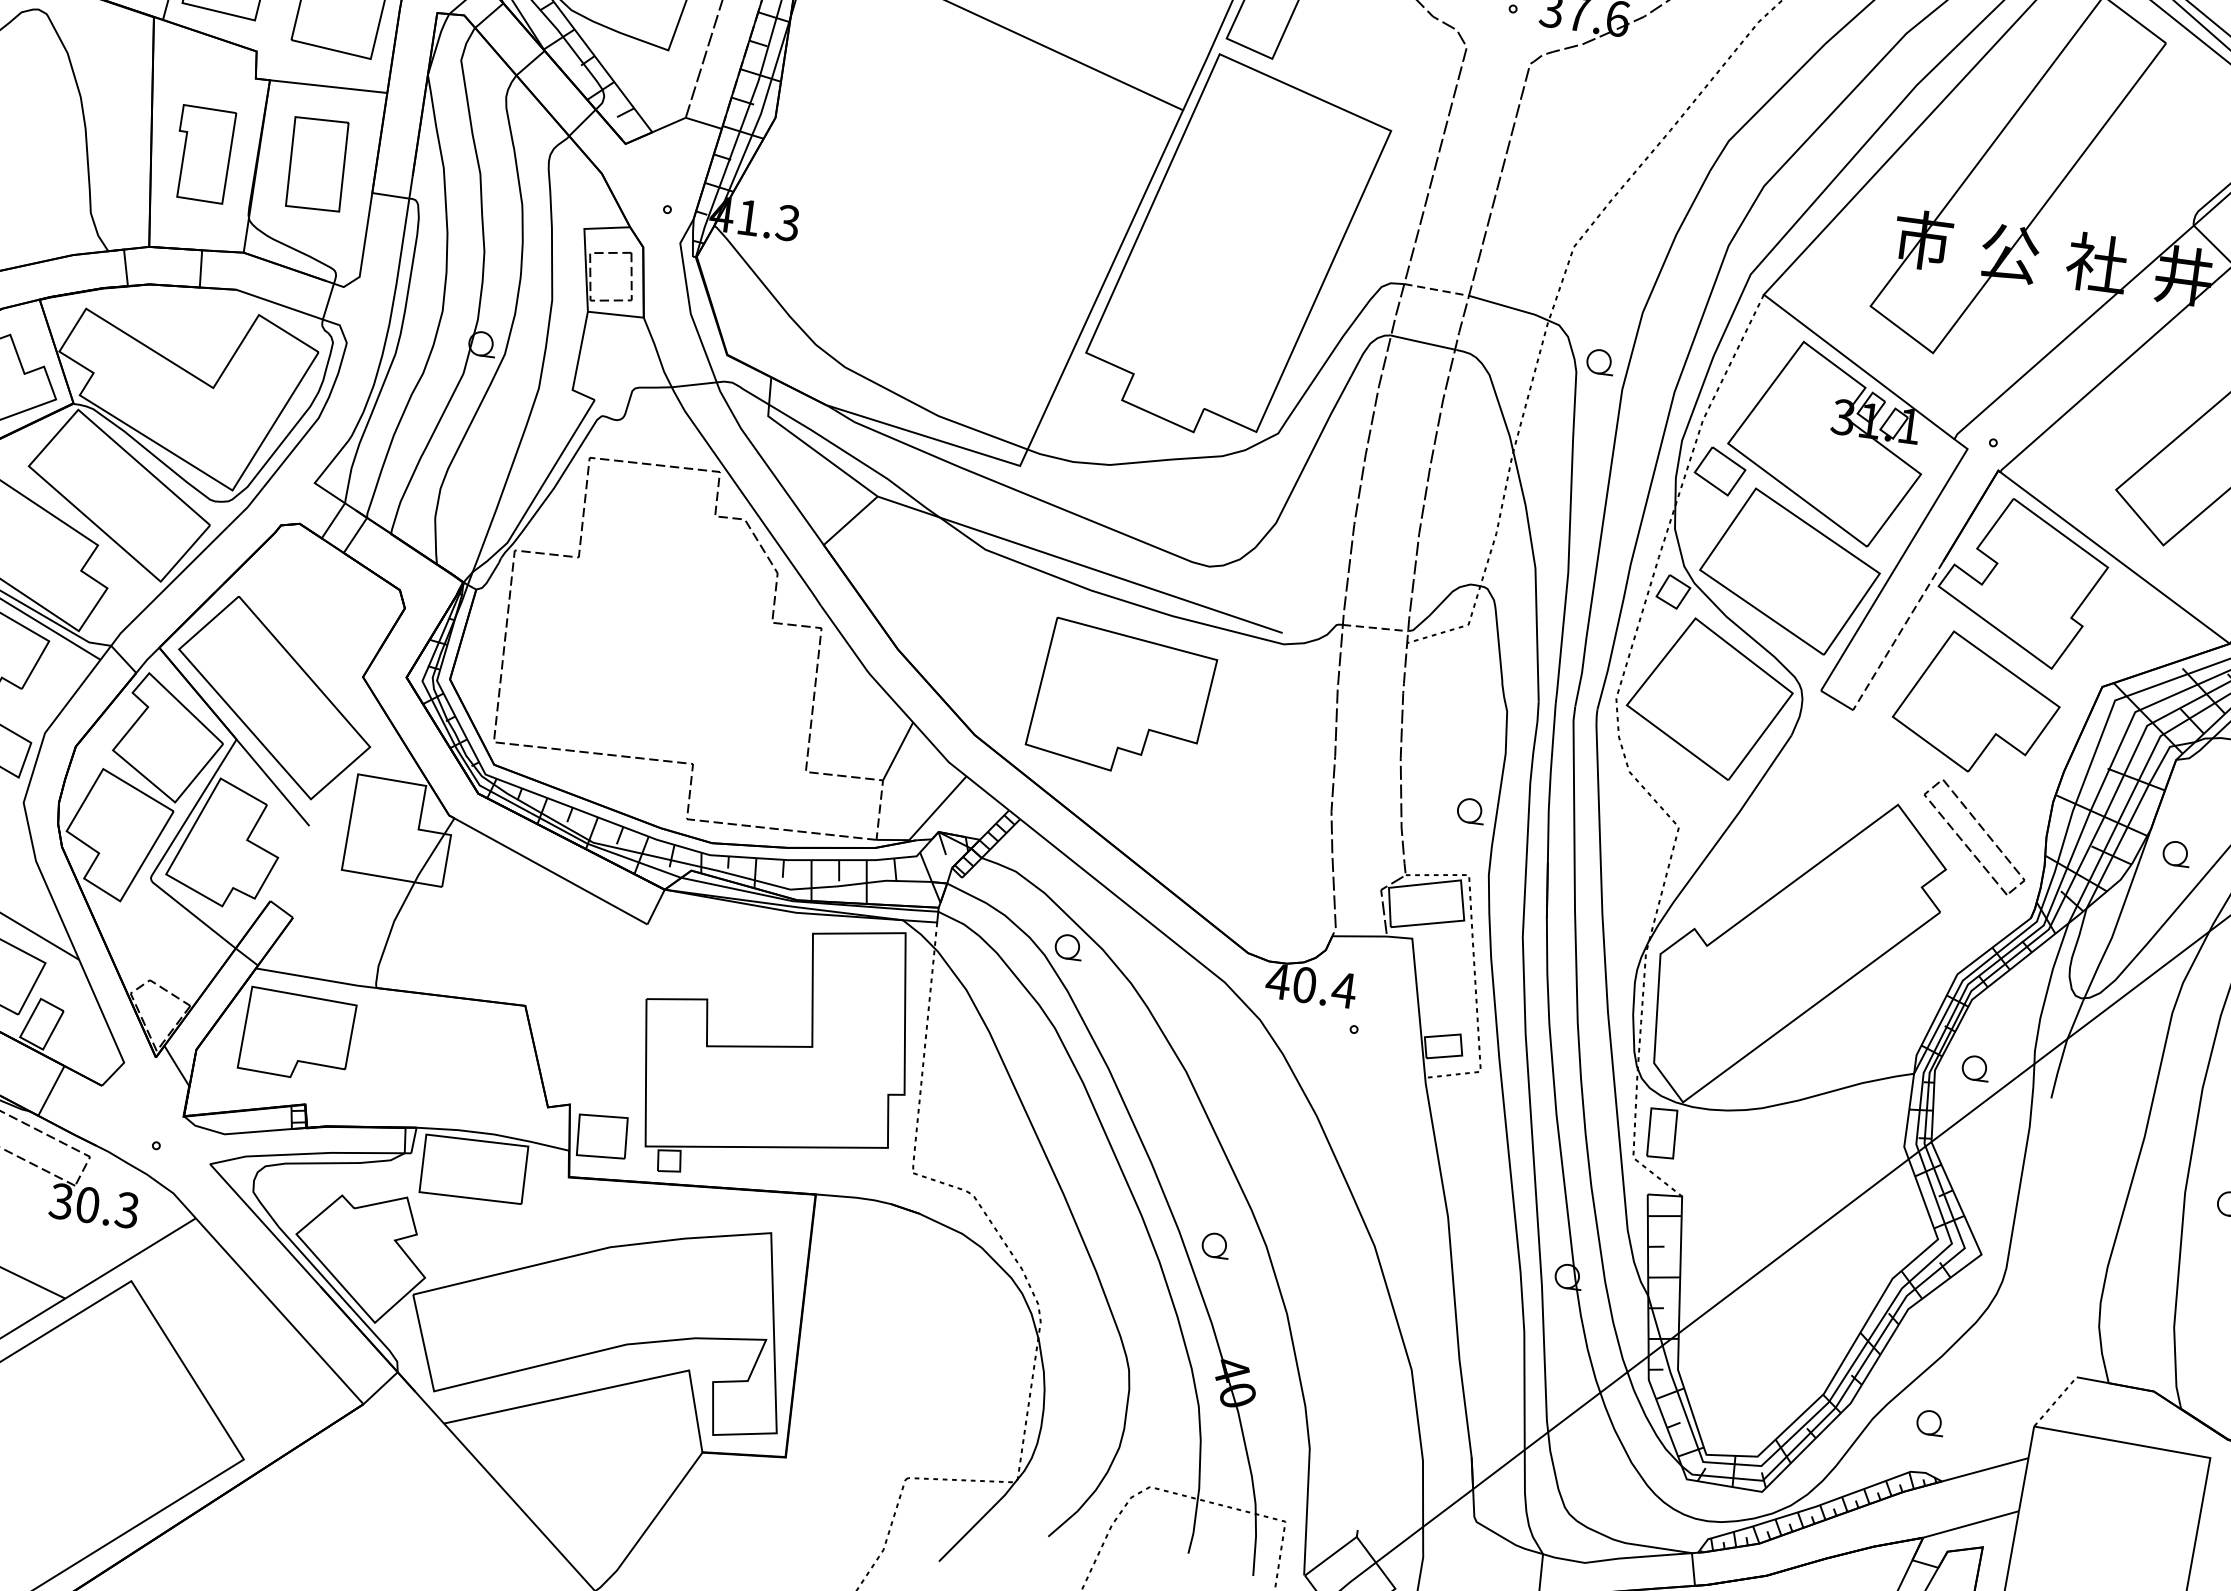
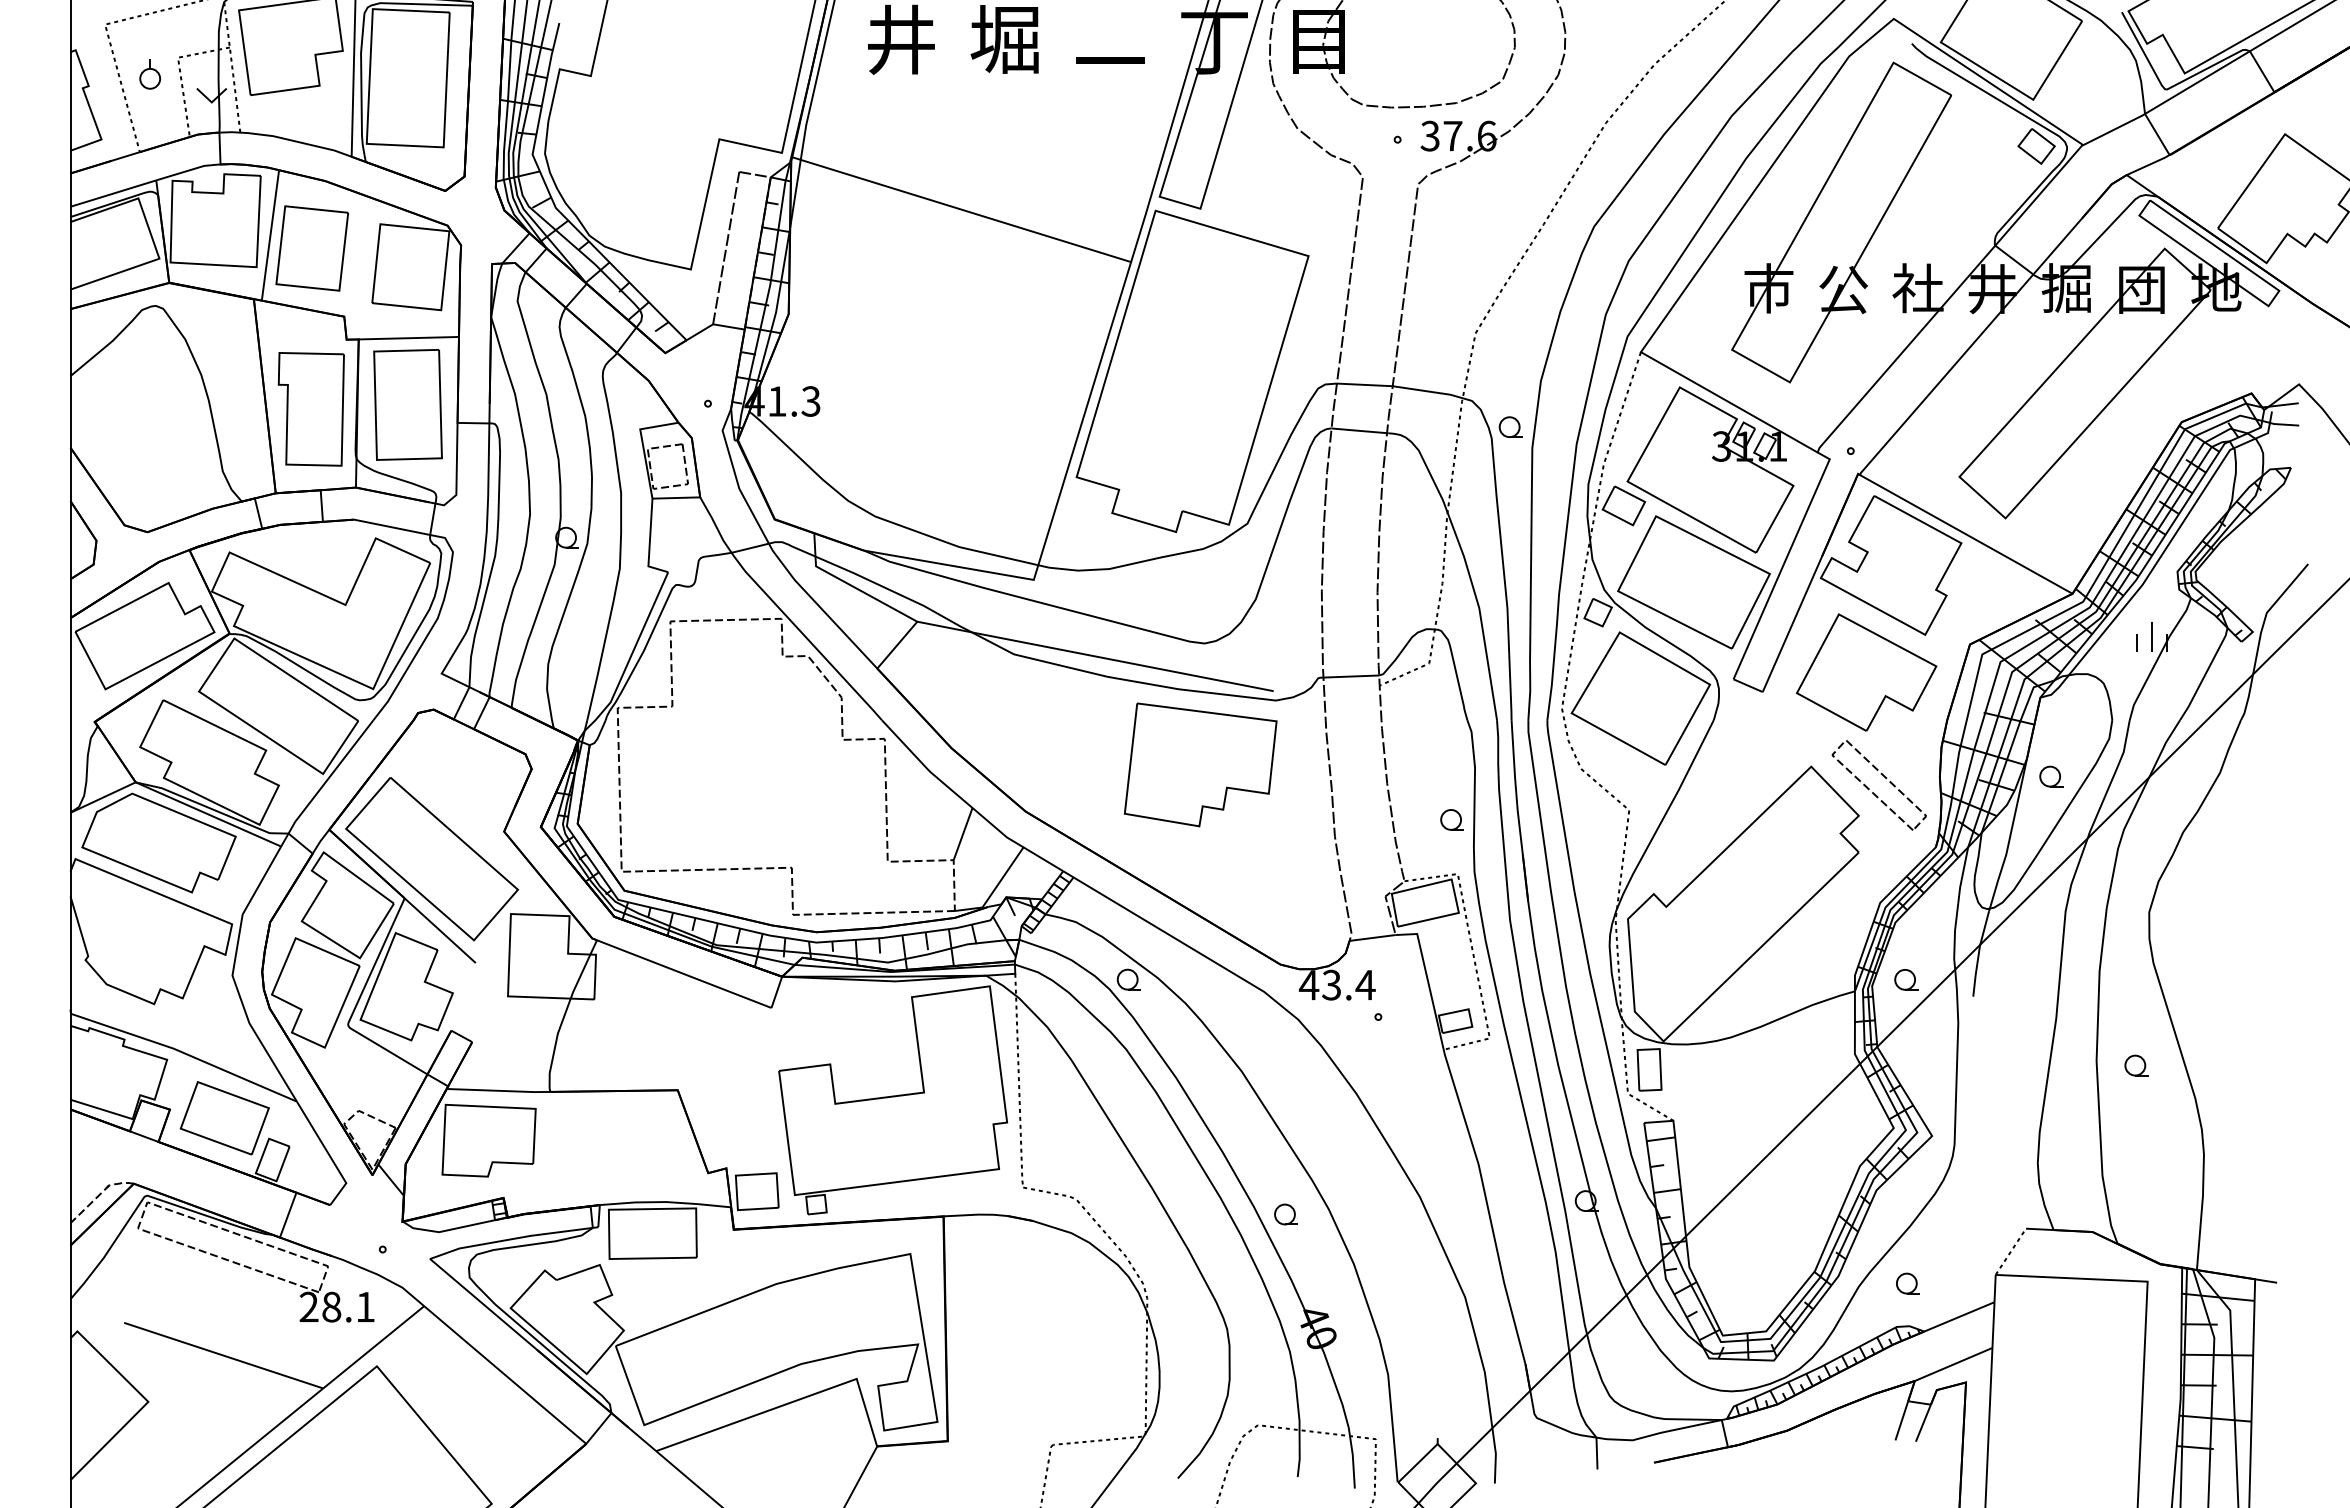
part: (202, 154) -> (310, 409), size x1.43
part: (316, 163) -> (407, 404), size x1.43
line: (1436, 289) -> (1364, 384), dashed -> solid
line: (1375, 628) -> (1351, 676), dashed -> solid
line: (1898, 636) -> (1792, 624), dashed -> solid
part: (1121, 698) -> (1200, 764), moved
text: (1304, 984) -> (1331, 984), 40.4 -> 43.4
text: (93, 1205) -> (336, 1306), 30.3 -> 28.1

